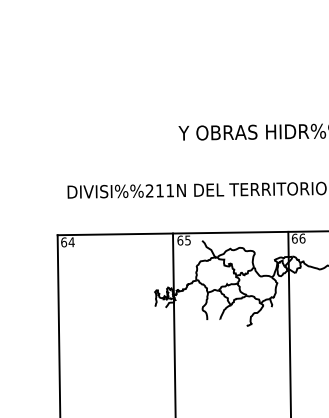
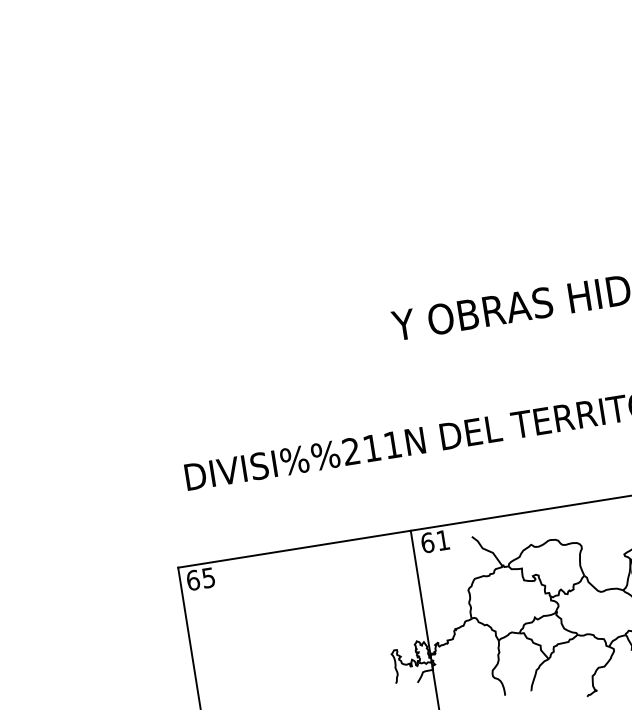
text: (187, 240) -> (442, 540), 65 -> 61
text: (71, 242) -> (208, 578), 64 -> 65

